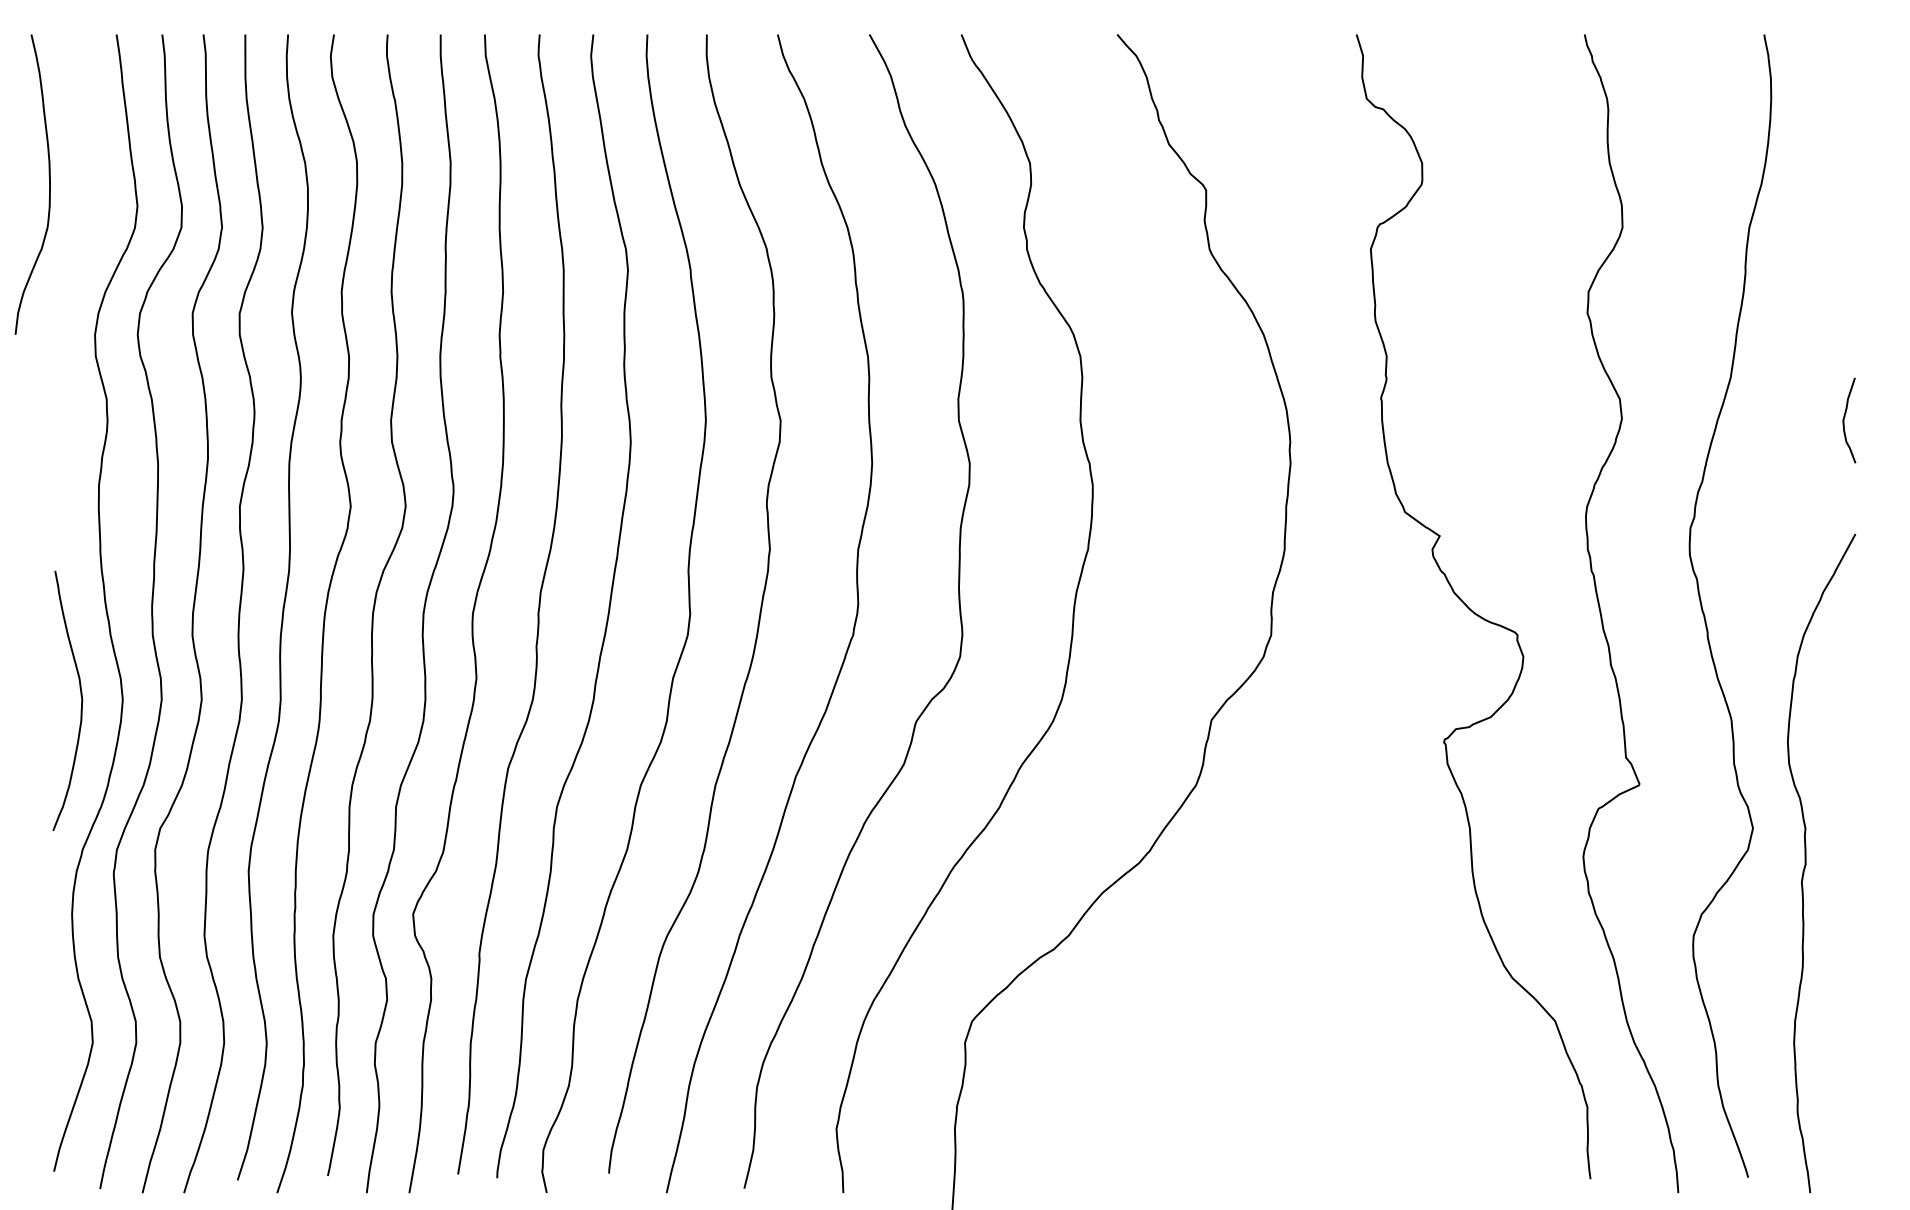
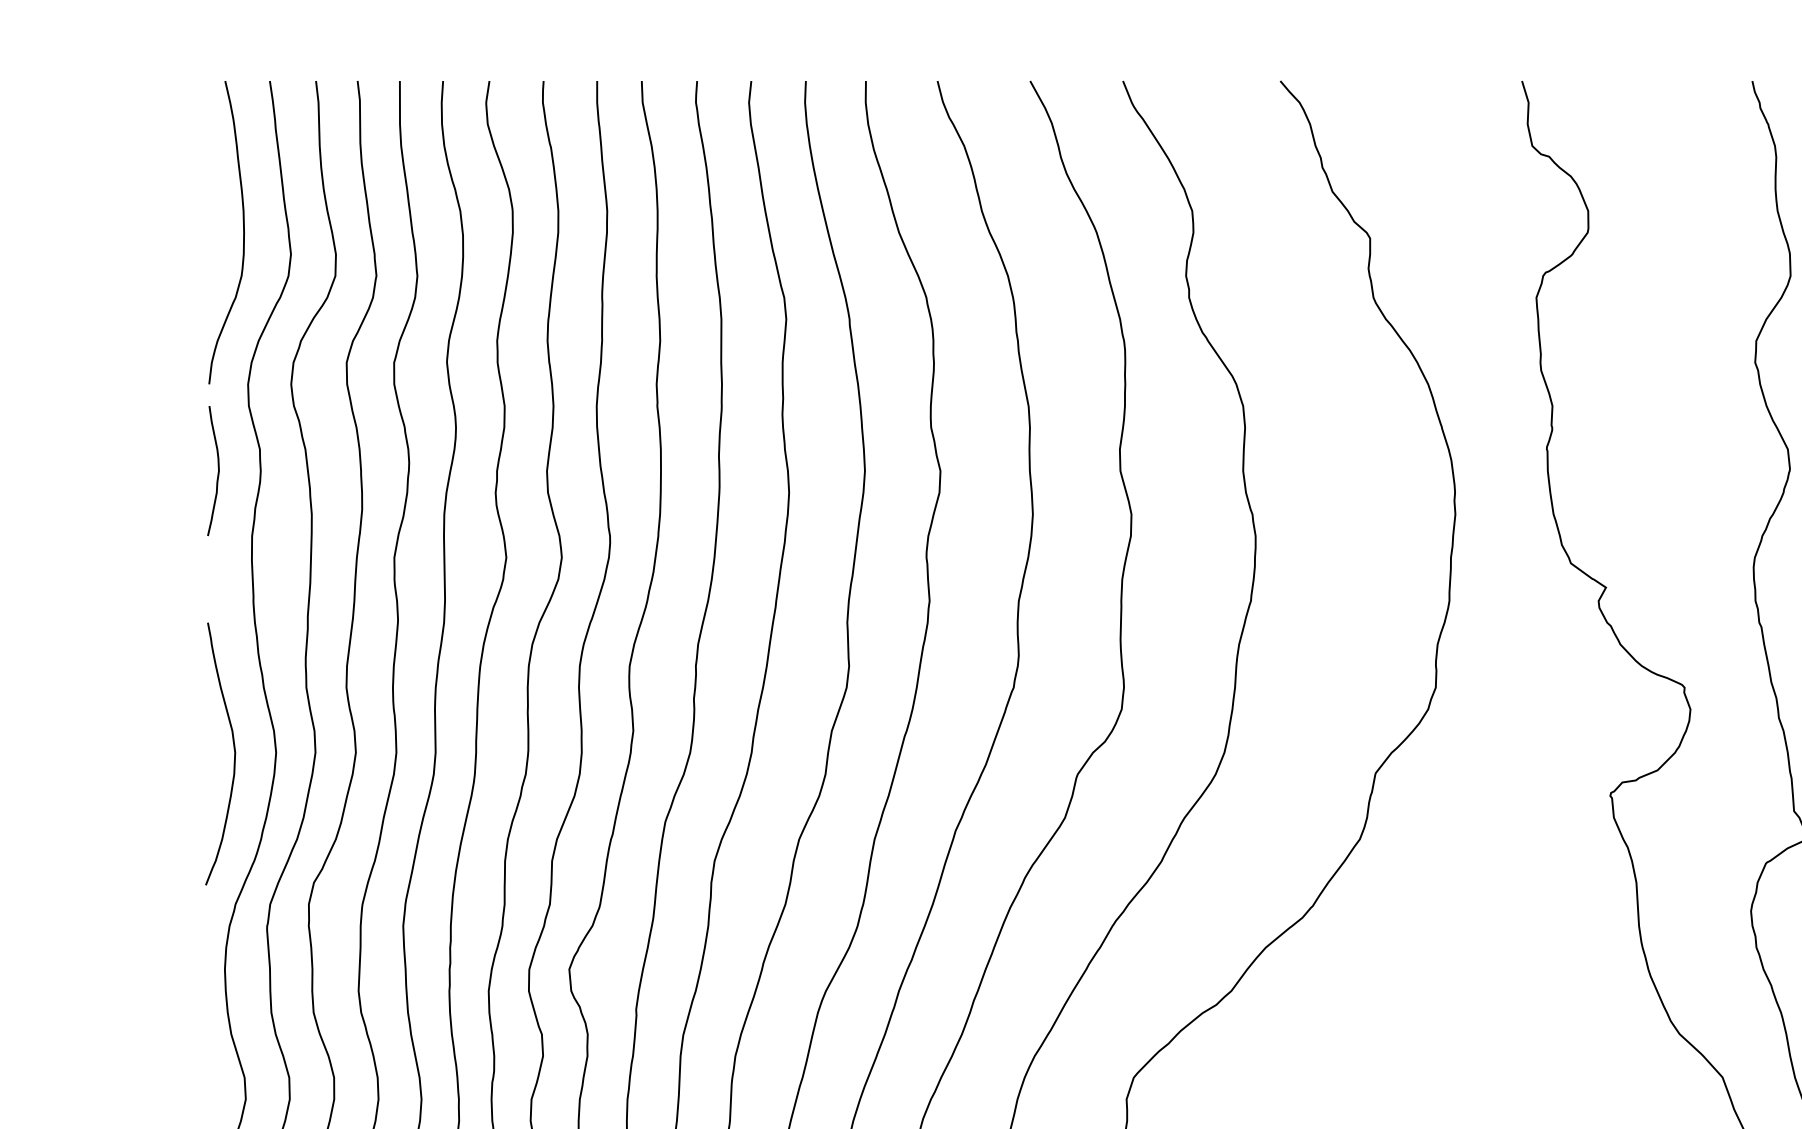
curve: (49, 184) -> (243, 232), moved
curve: (65, 420) -> (218, 470), added

